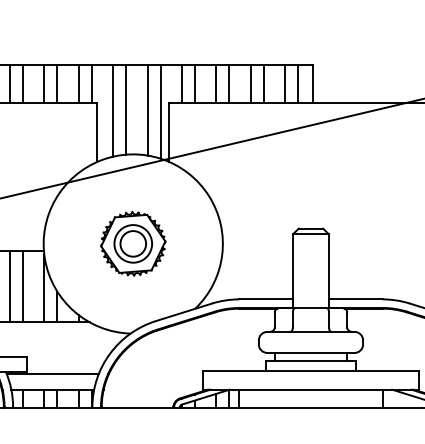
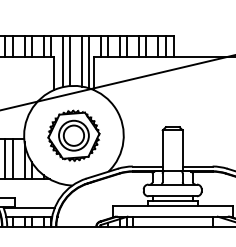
part: (132, 243) -> (73, 135), size x1.43

